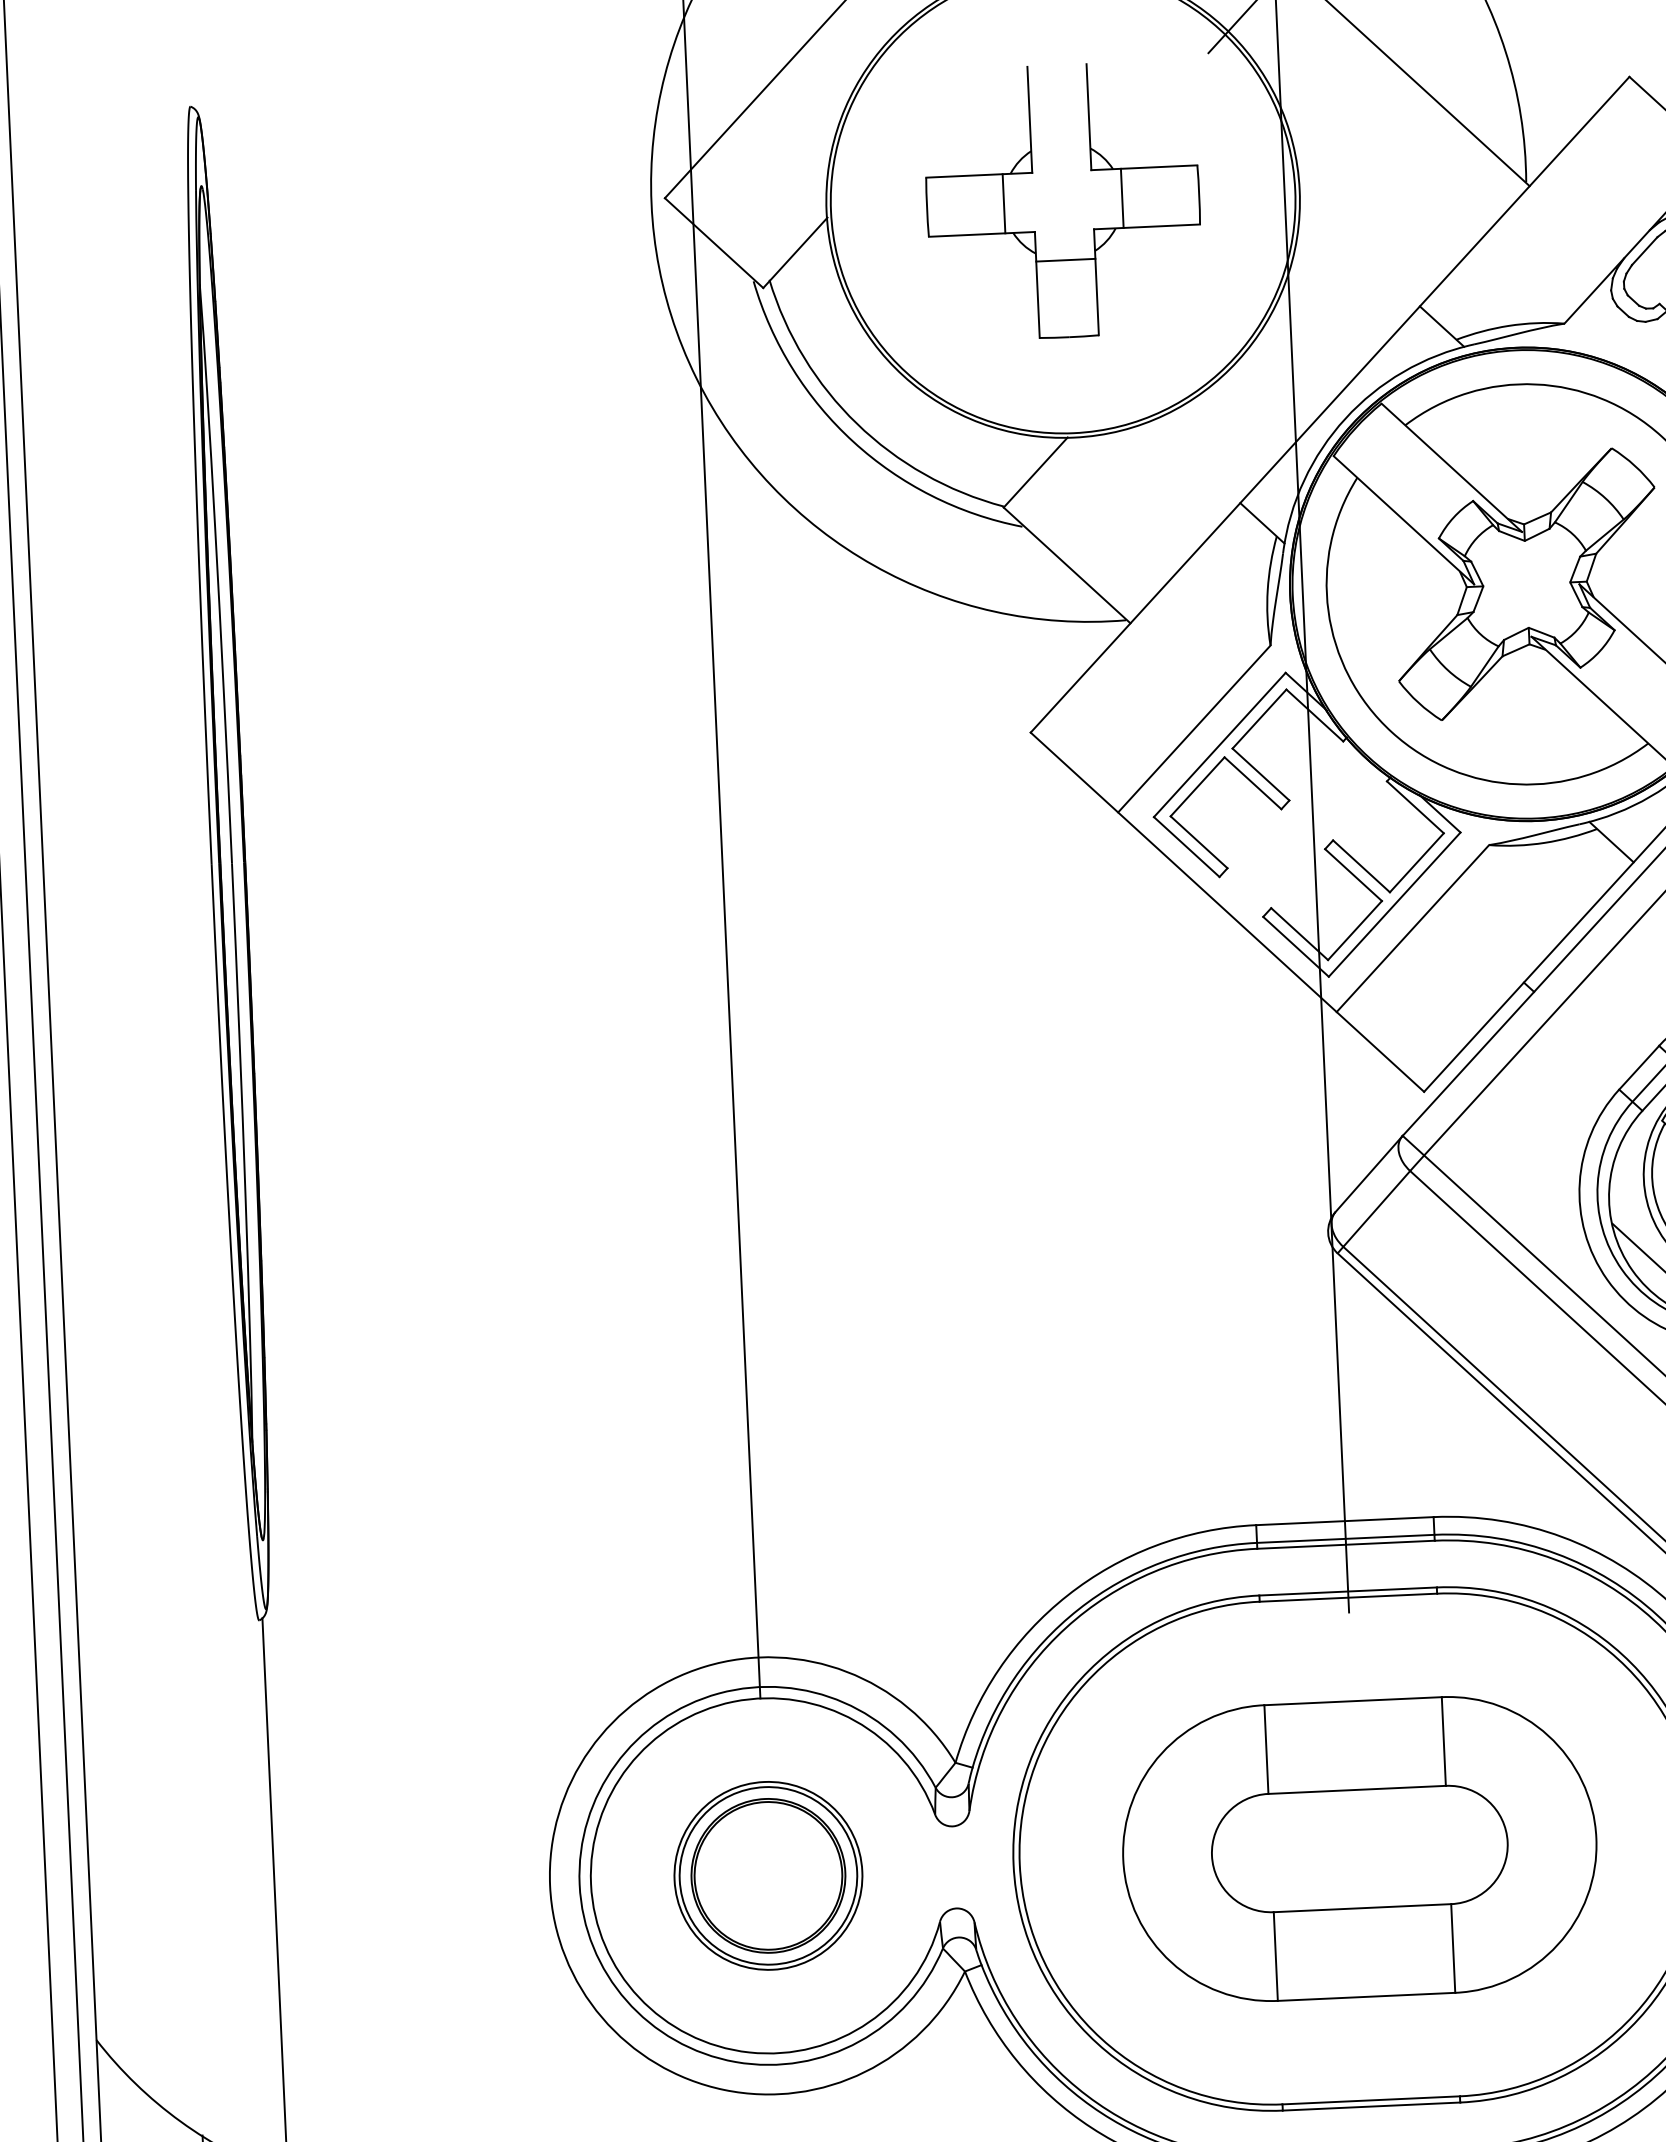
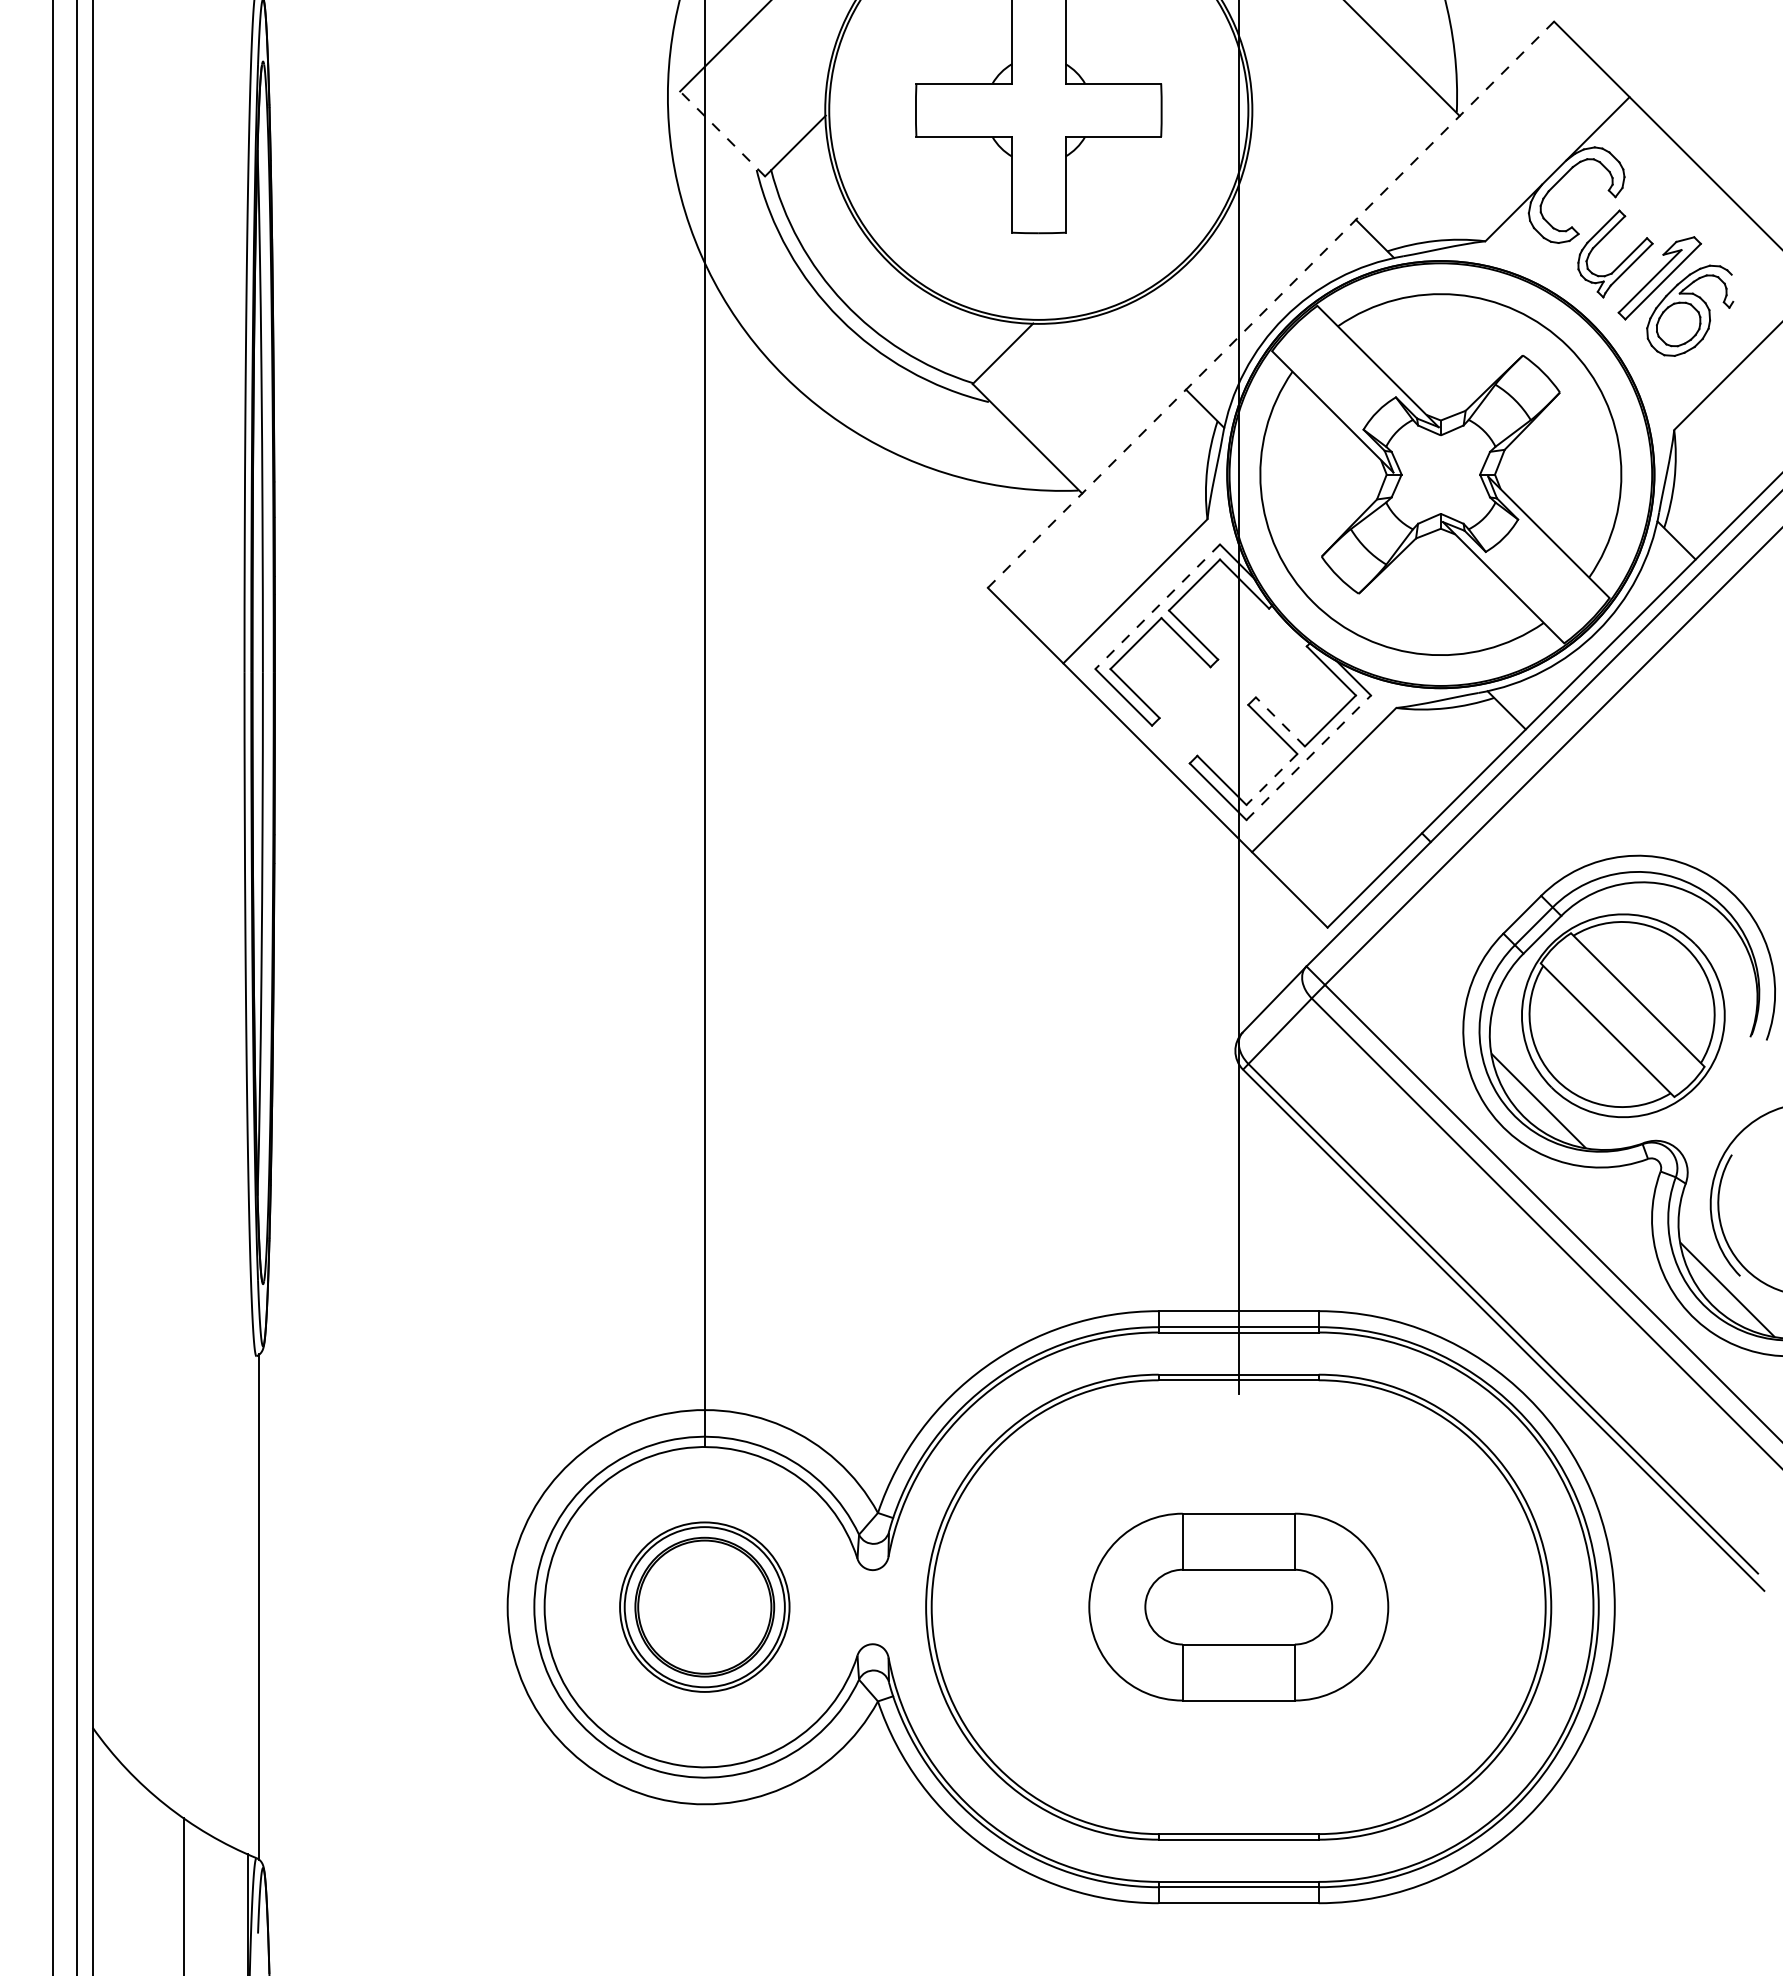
line: (1122, 198) -> (1092, 110), removed
line: (1004, 203) -> (985, 110), removed
line: (713, 242) -> (722, 133), solid -> dashed
line: (1065, 259) -> (1038, 163), removed
line: (1330, 404) -> (1271, 304), solid -> dashed
line: (1219, 745) -> (1157, 607), solid -> dashed
line: (1361, 865) -> (1280, 721), solid -> dashed
line: (1395, 904) -> (1309, 757), solid -> dashed
line: (1354, 930) -> (1271, 779), solid -> dashed
part: (1359, 1848) -> (1238, 1606), size x0.7

